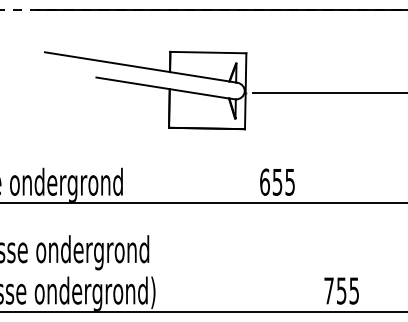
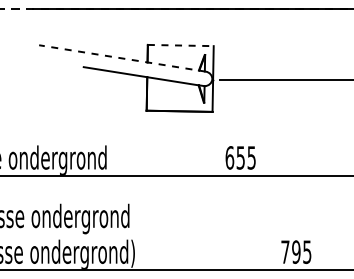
line: (208, 52) -> (180, 45), solid -> dashed
line: (139, 67) -> (121, 58), solid -> dashed
text: (341, 290) -> (296, 251), 755 -> 795

